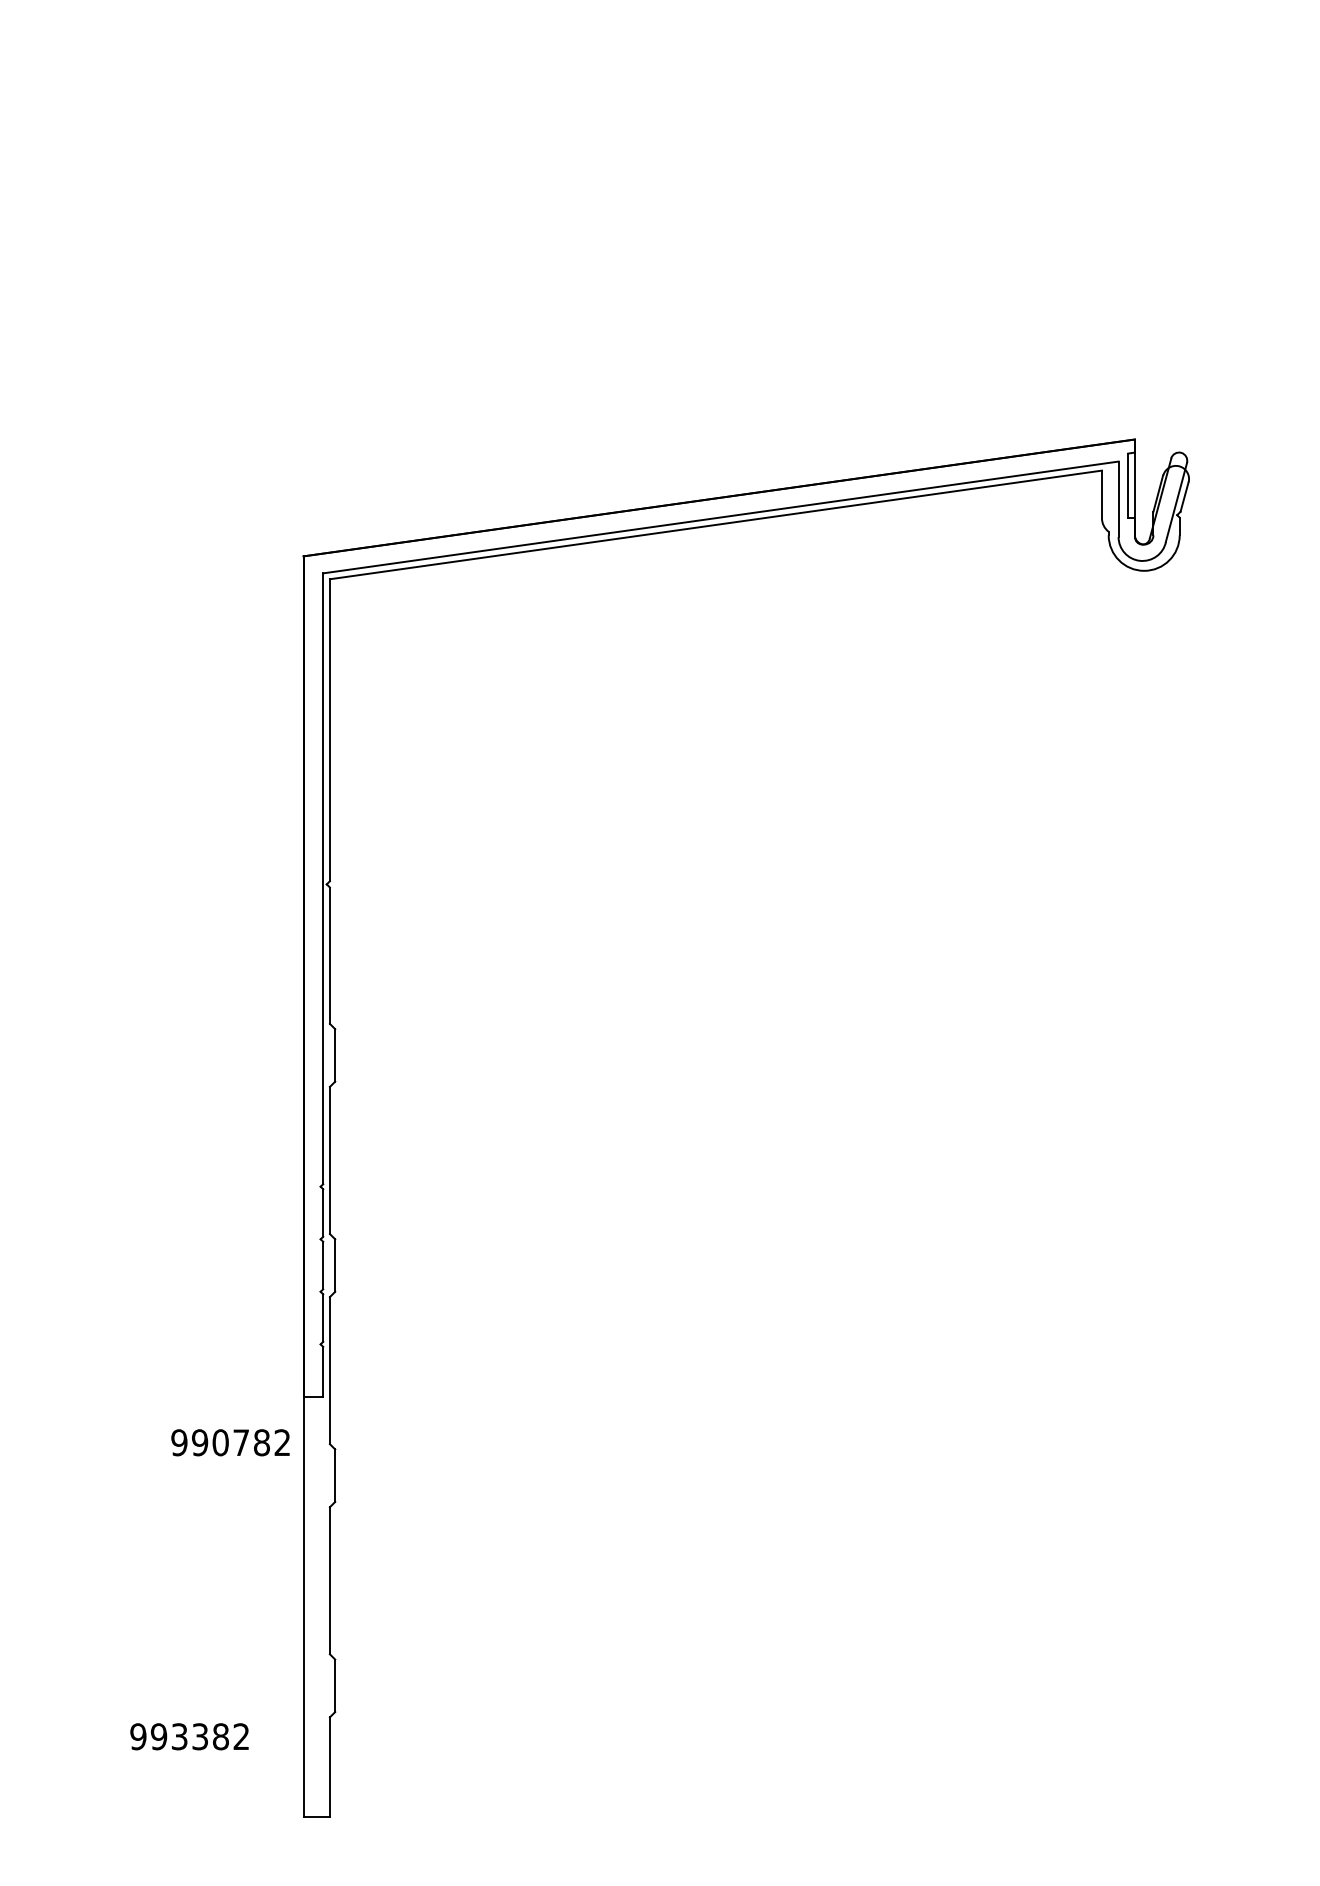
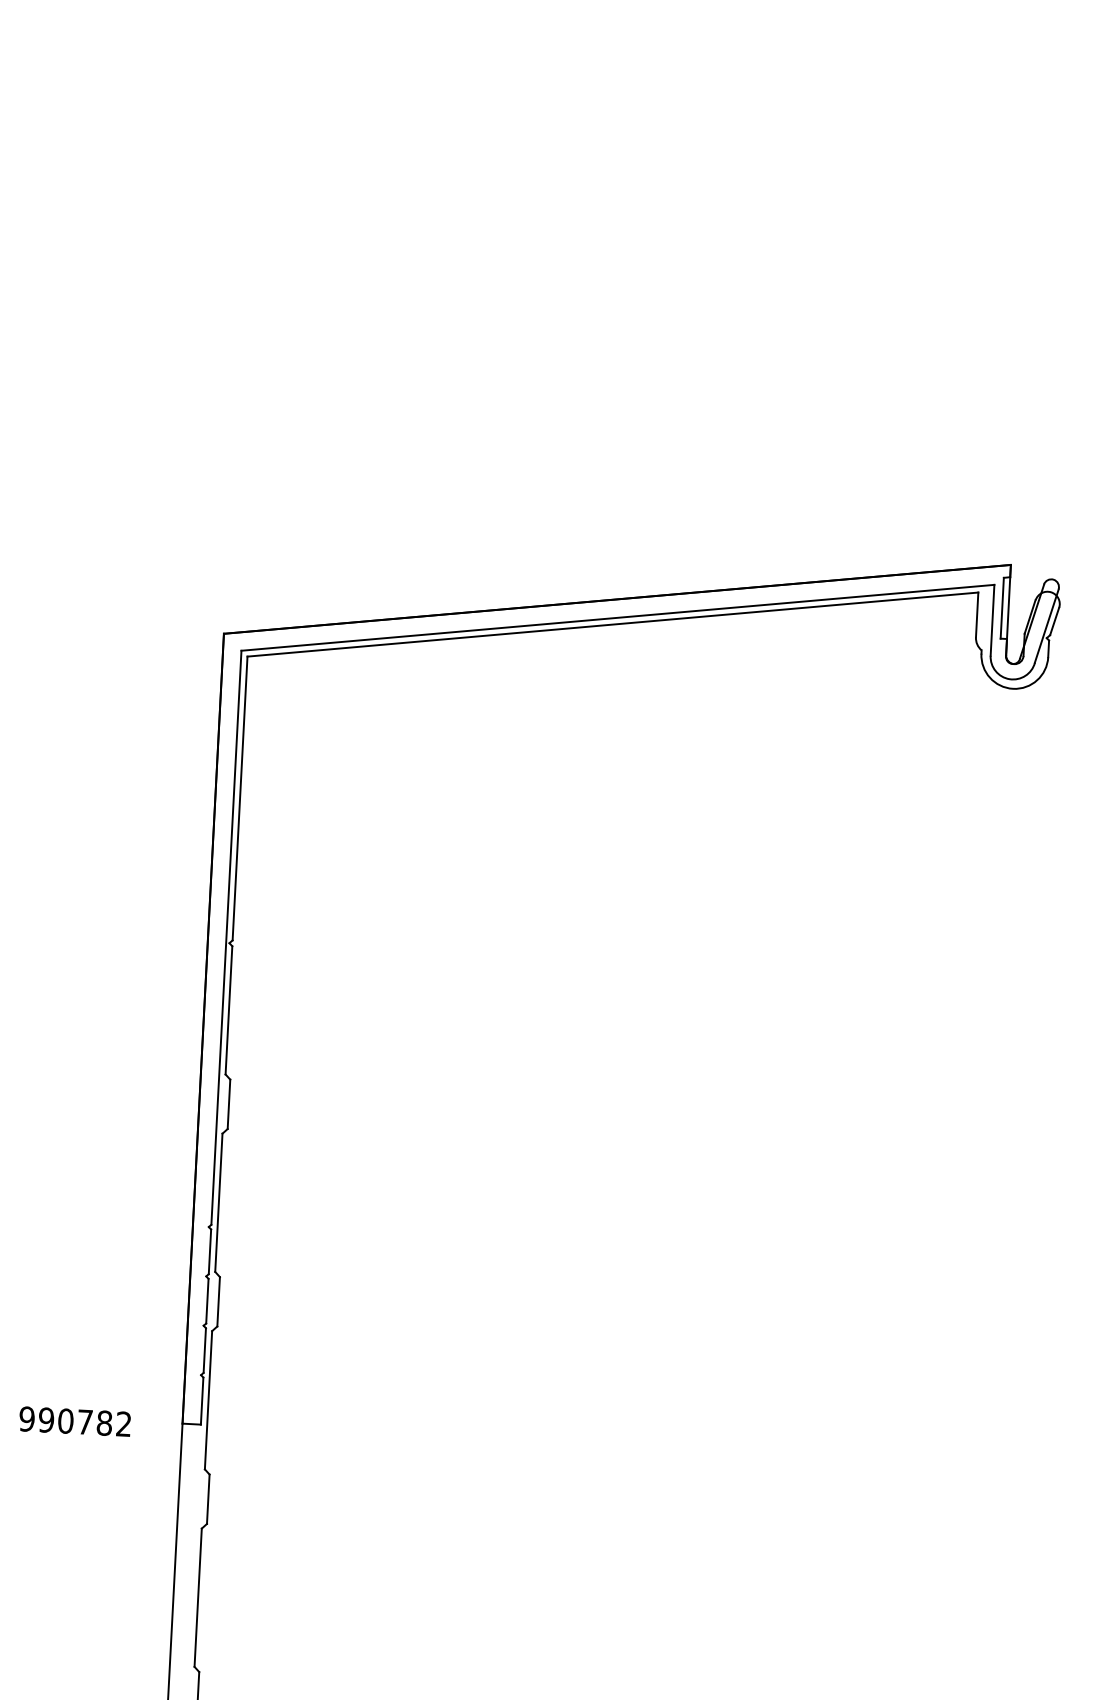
text: (230, 1442) -> (75, 1421), moved

